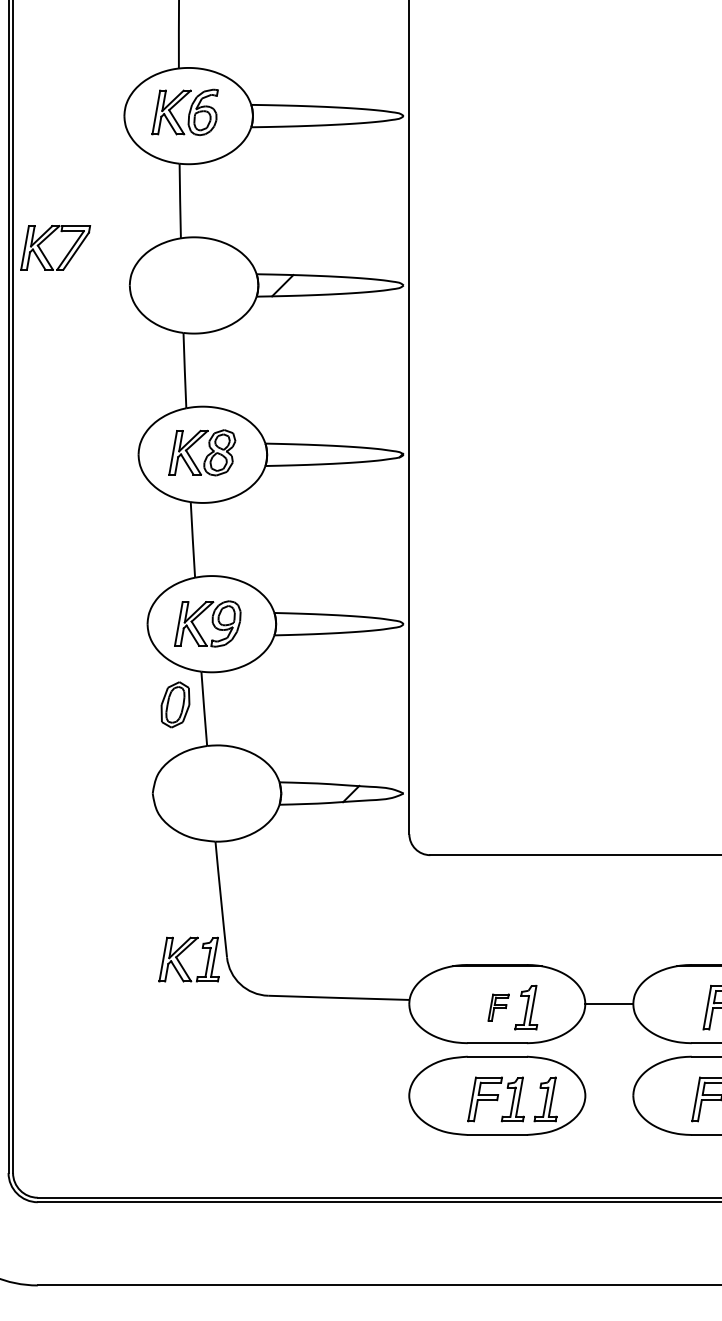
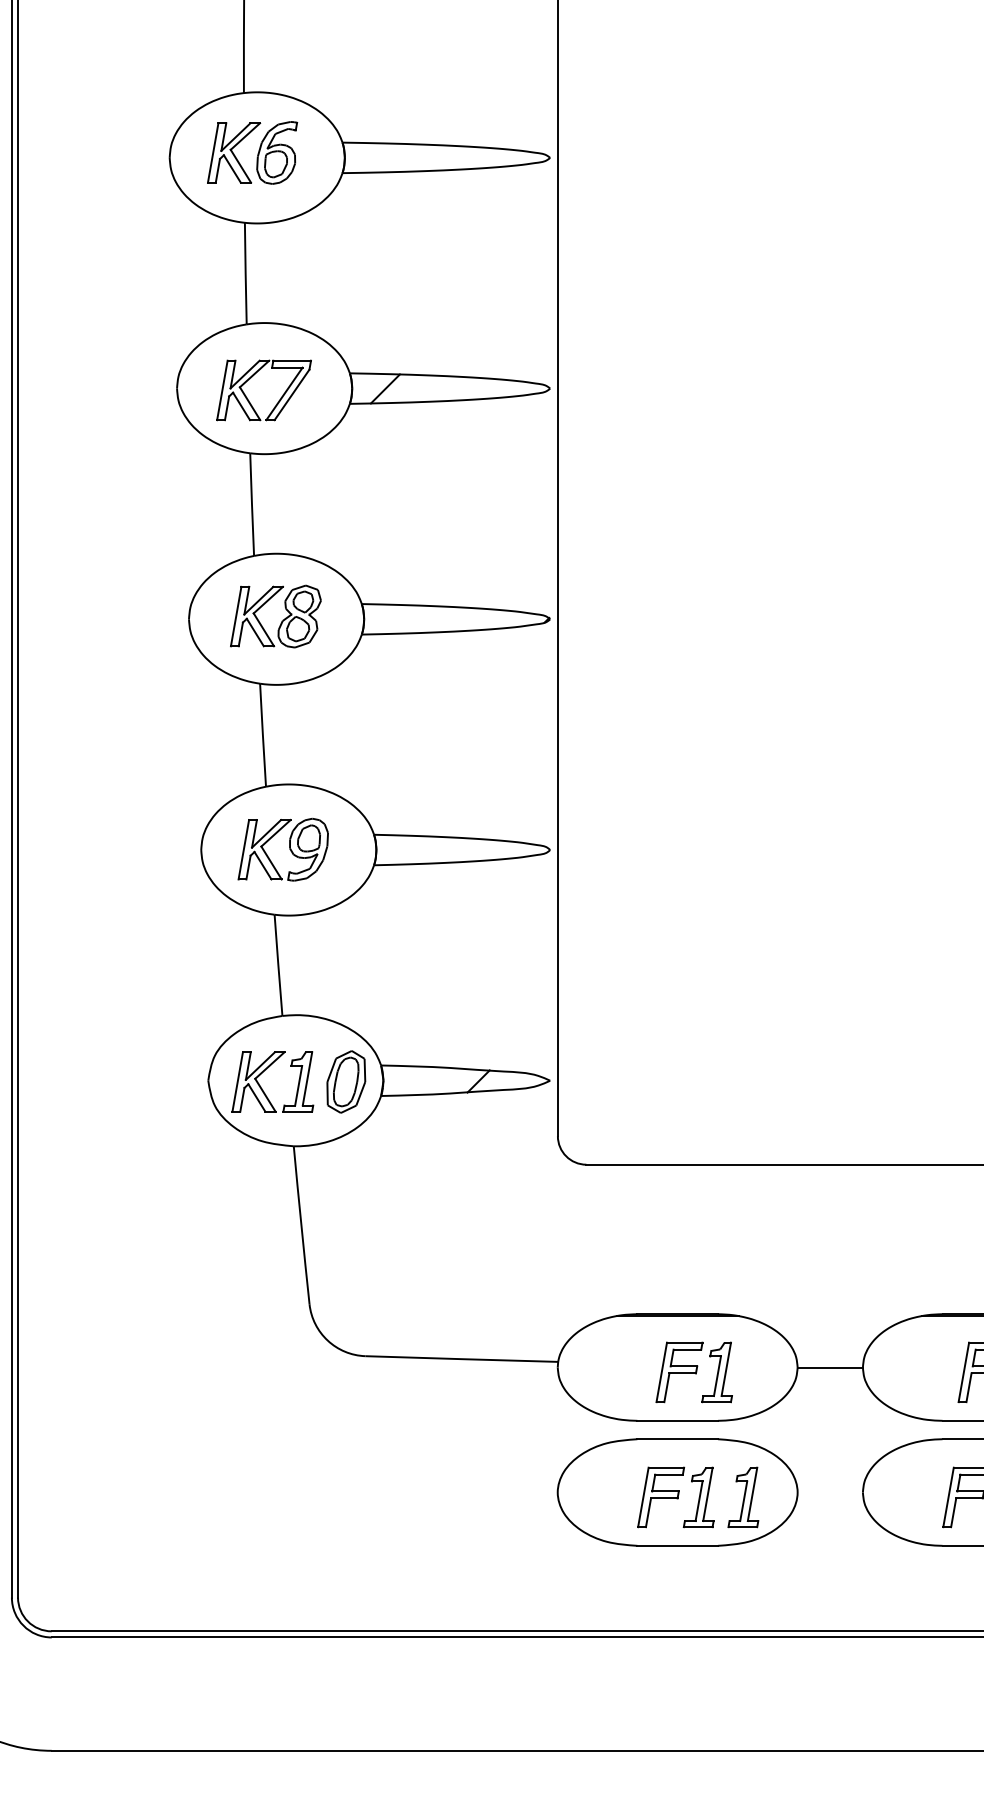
part: (46, 239) -> (251, 378), moved
part: (175, 704) -> (346, 1081), moved
part: (180, 962) -> (261, 1086), moved
part: (498, 1007) -> (679, 1372), size x1.67

